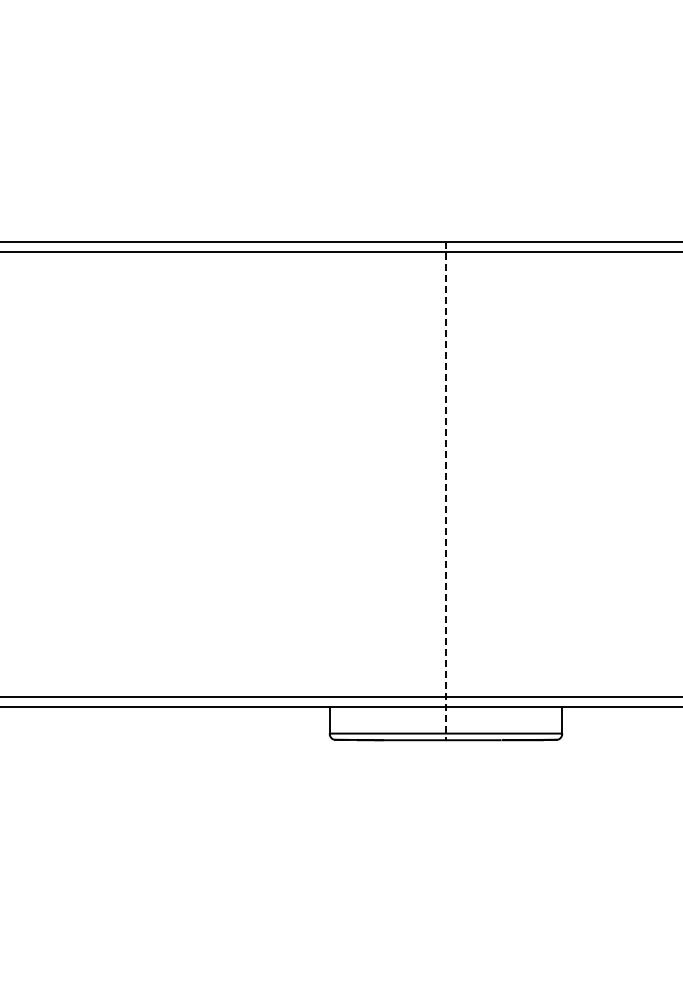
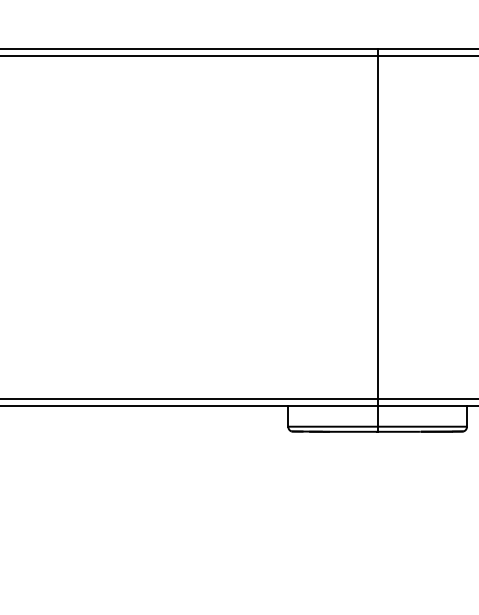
line: (445, 491) -> (377, 240), dashed -> solid

